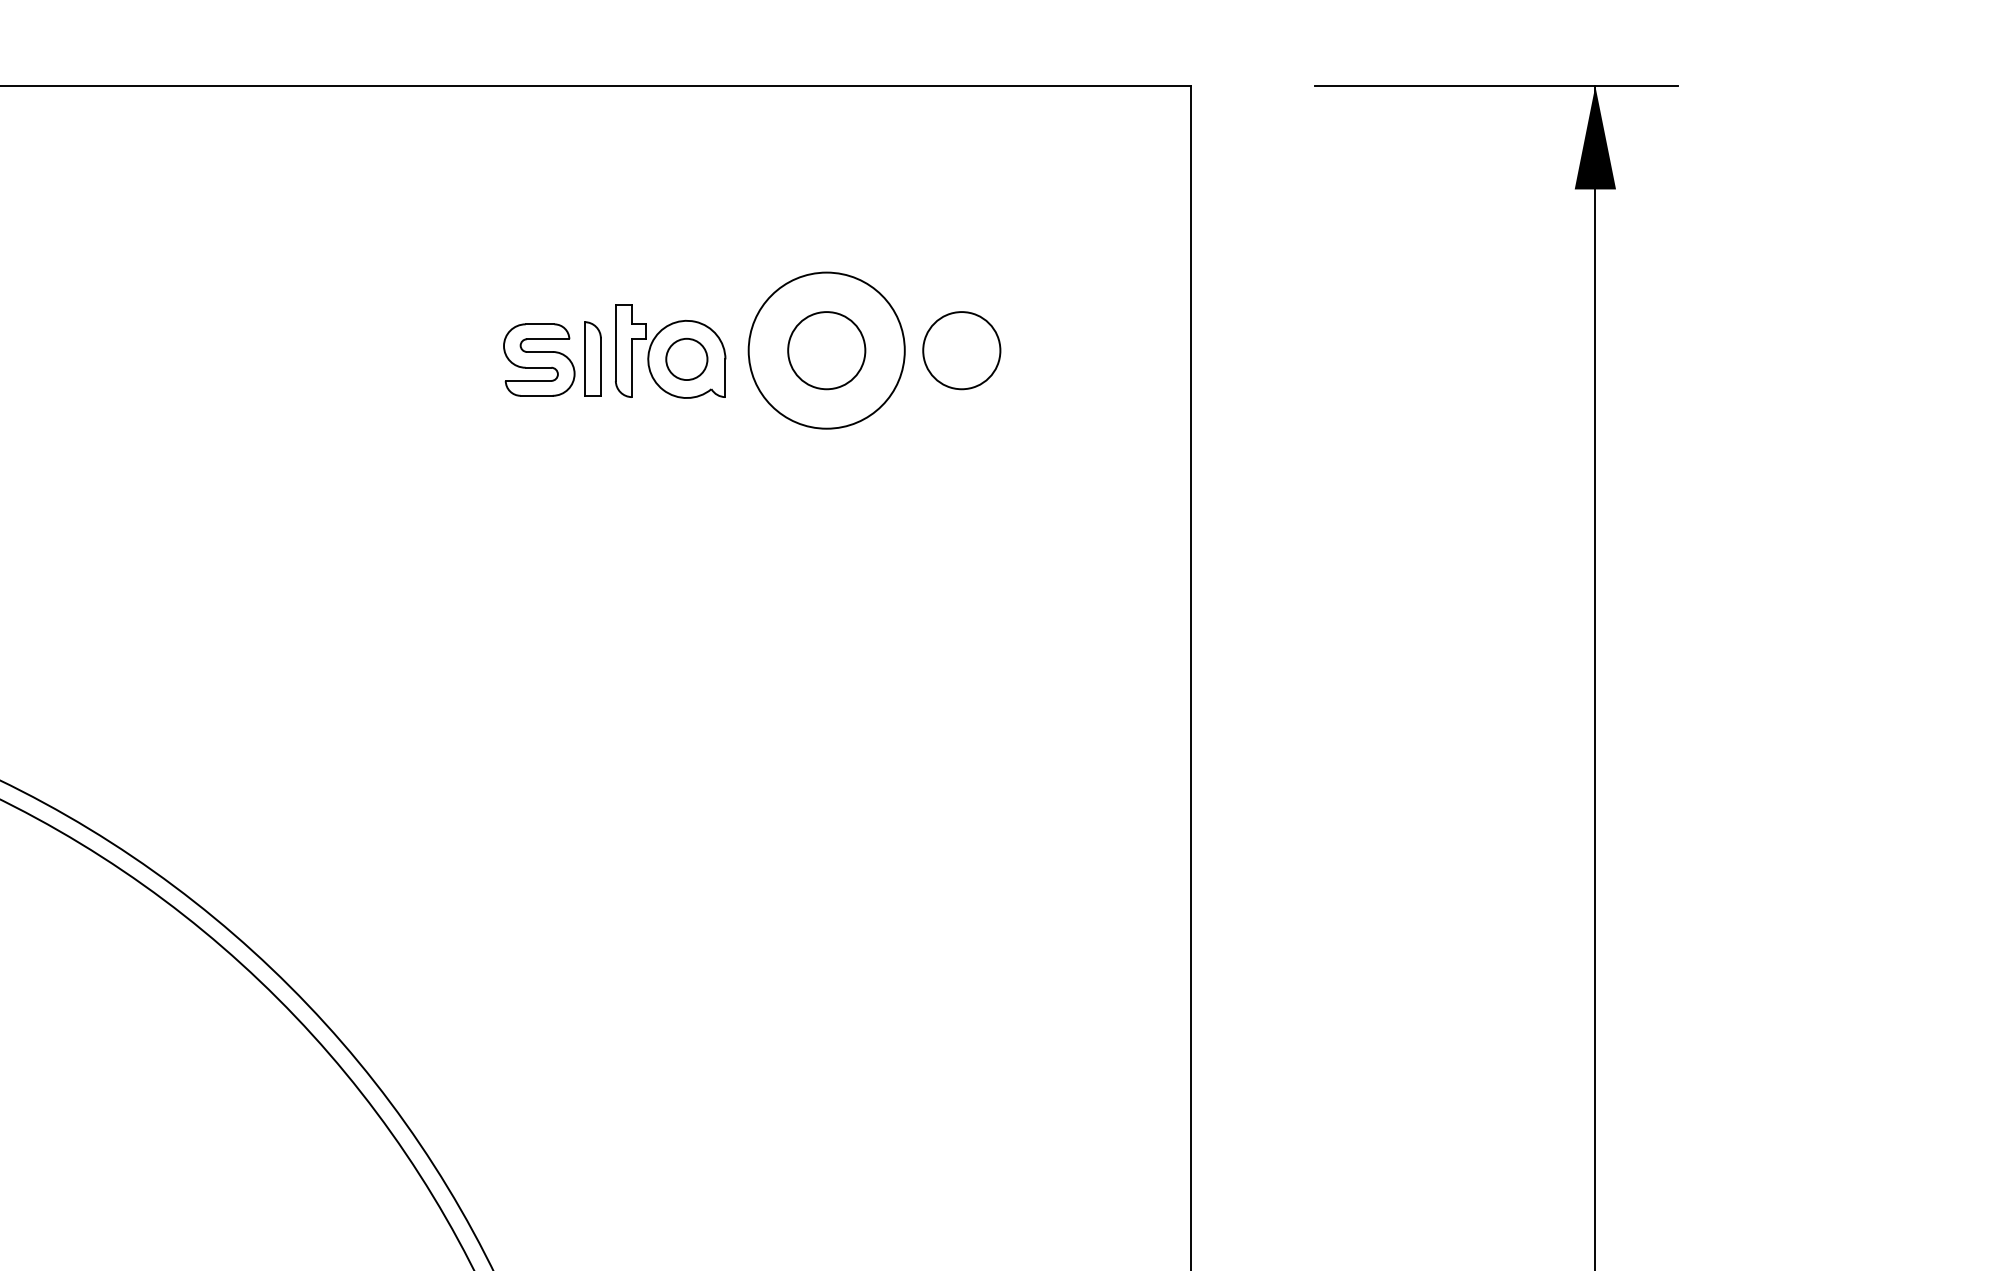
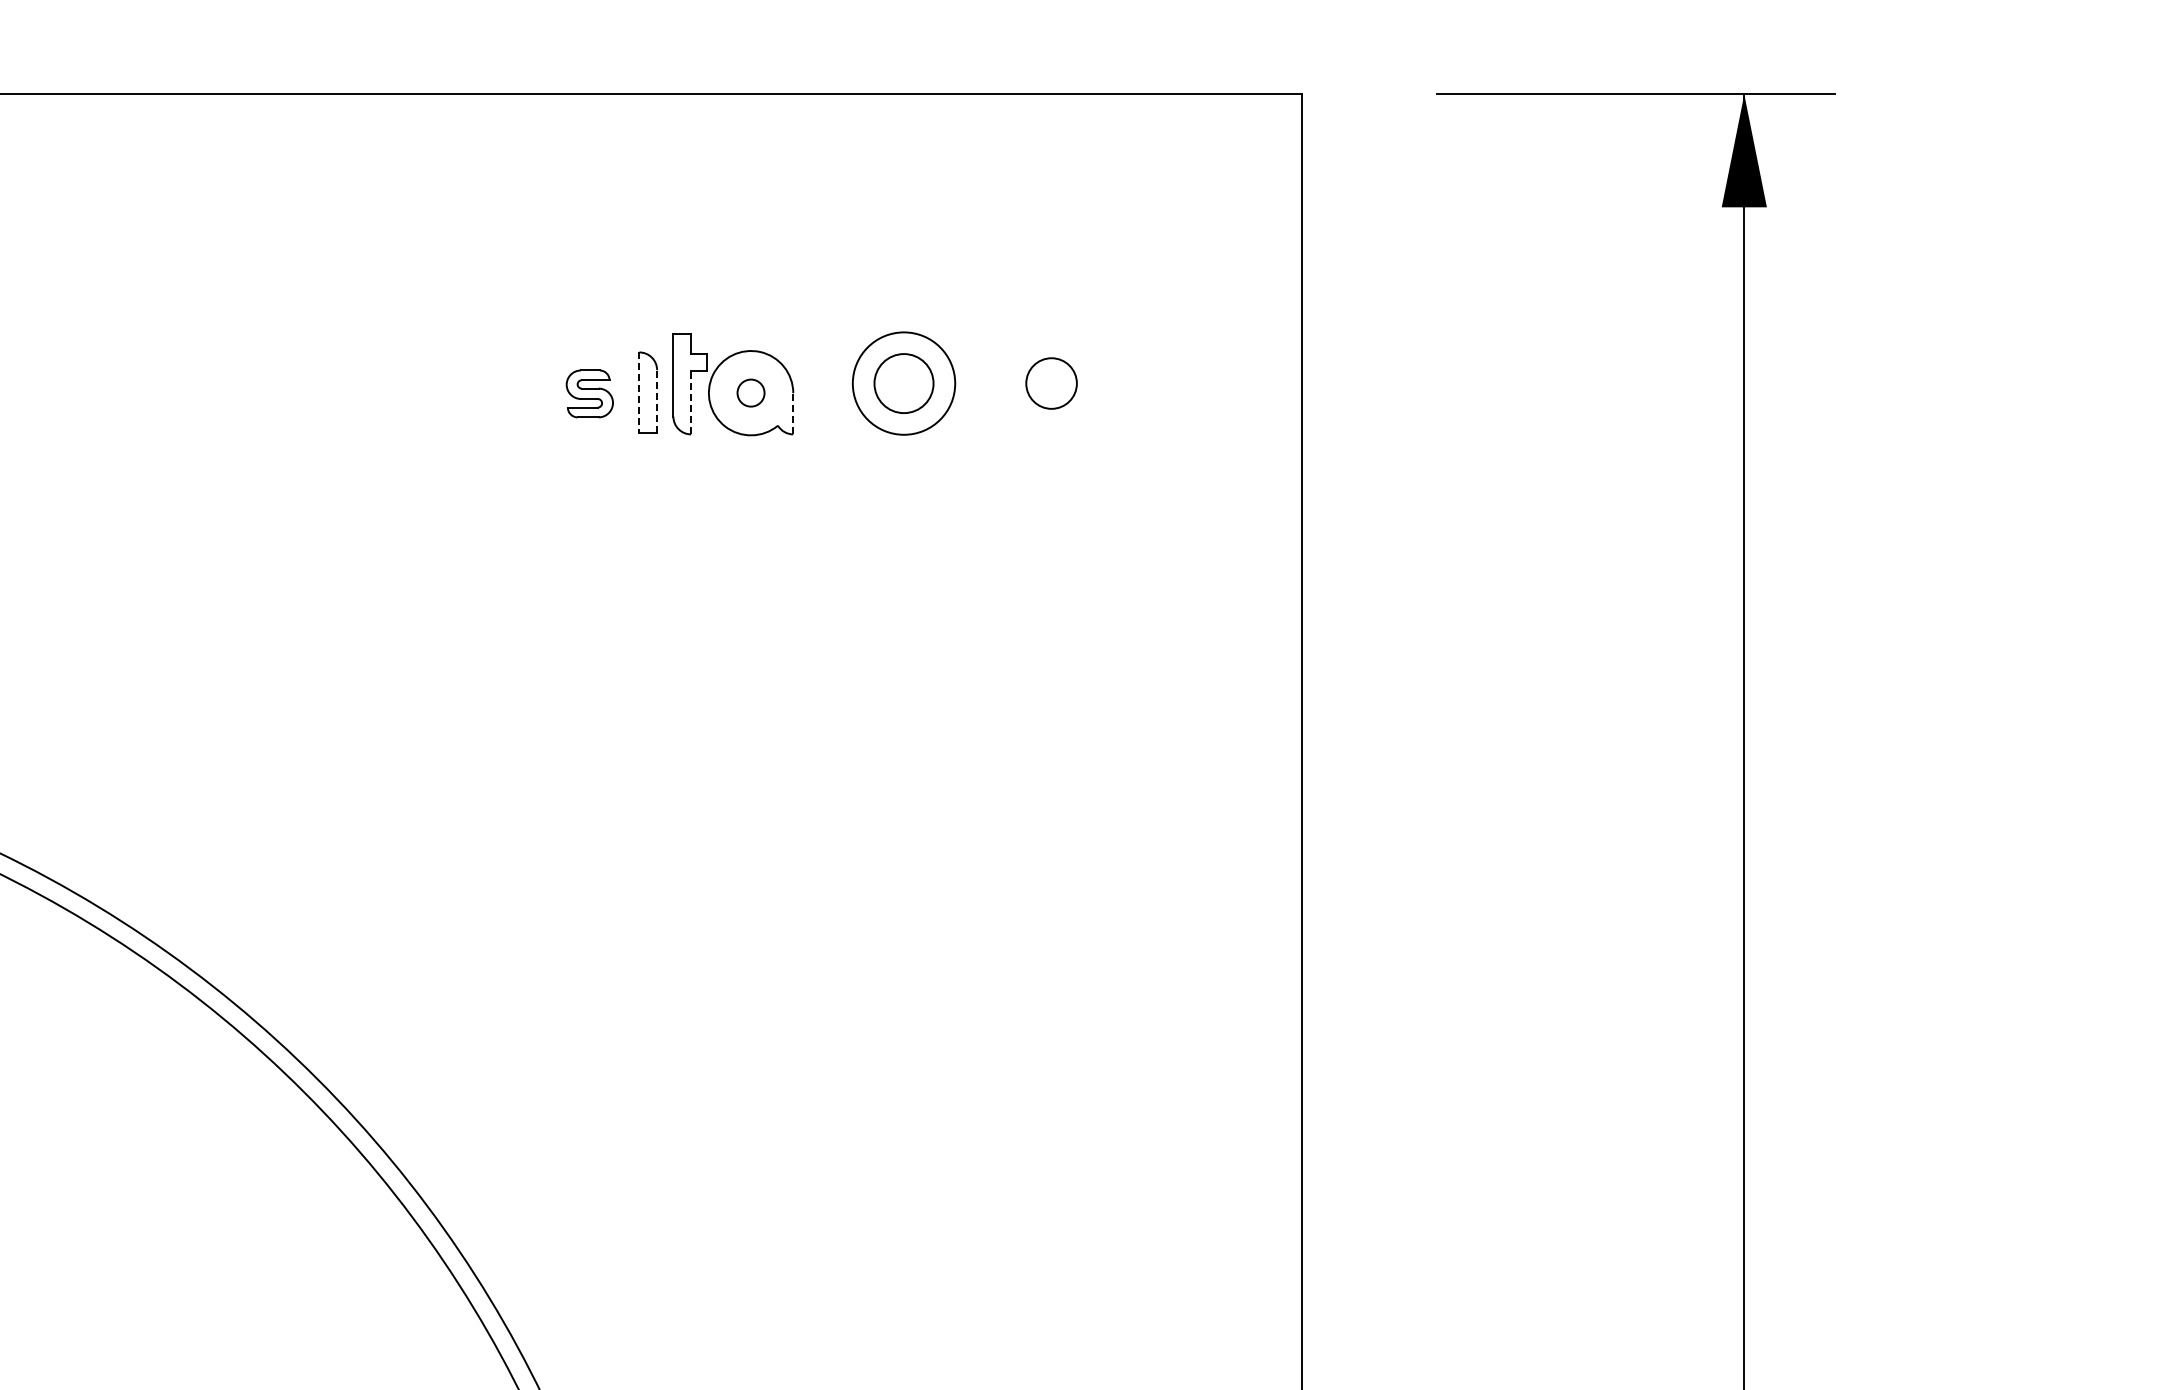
circle: (826, 350) -> (903, 383), size x0.6
circle: (826, 350) -> (903, 383), size x0.7
circle: (961, 350) -> (1051, 383), size x0.6
circle: (686, 358) -> (750, 392), size x0.6
part: (539, 359) -> (589, 393), size x0.6
line: (584, 359) -> (639, 393), solid -> dashed
line: (601, 367) -> (657, 401), solid -> dashed
line: (632, 367) -> (691, 402), solid -> dashed
line: (725, 378) -> (793, 413), solid -> dashed

